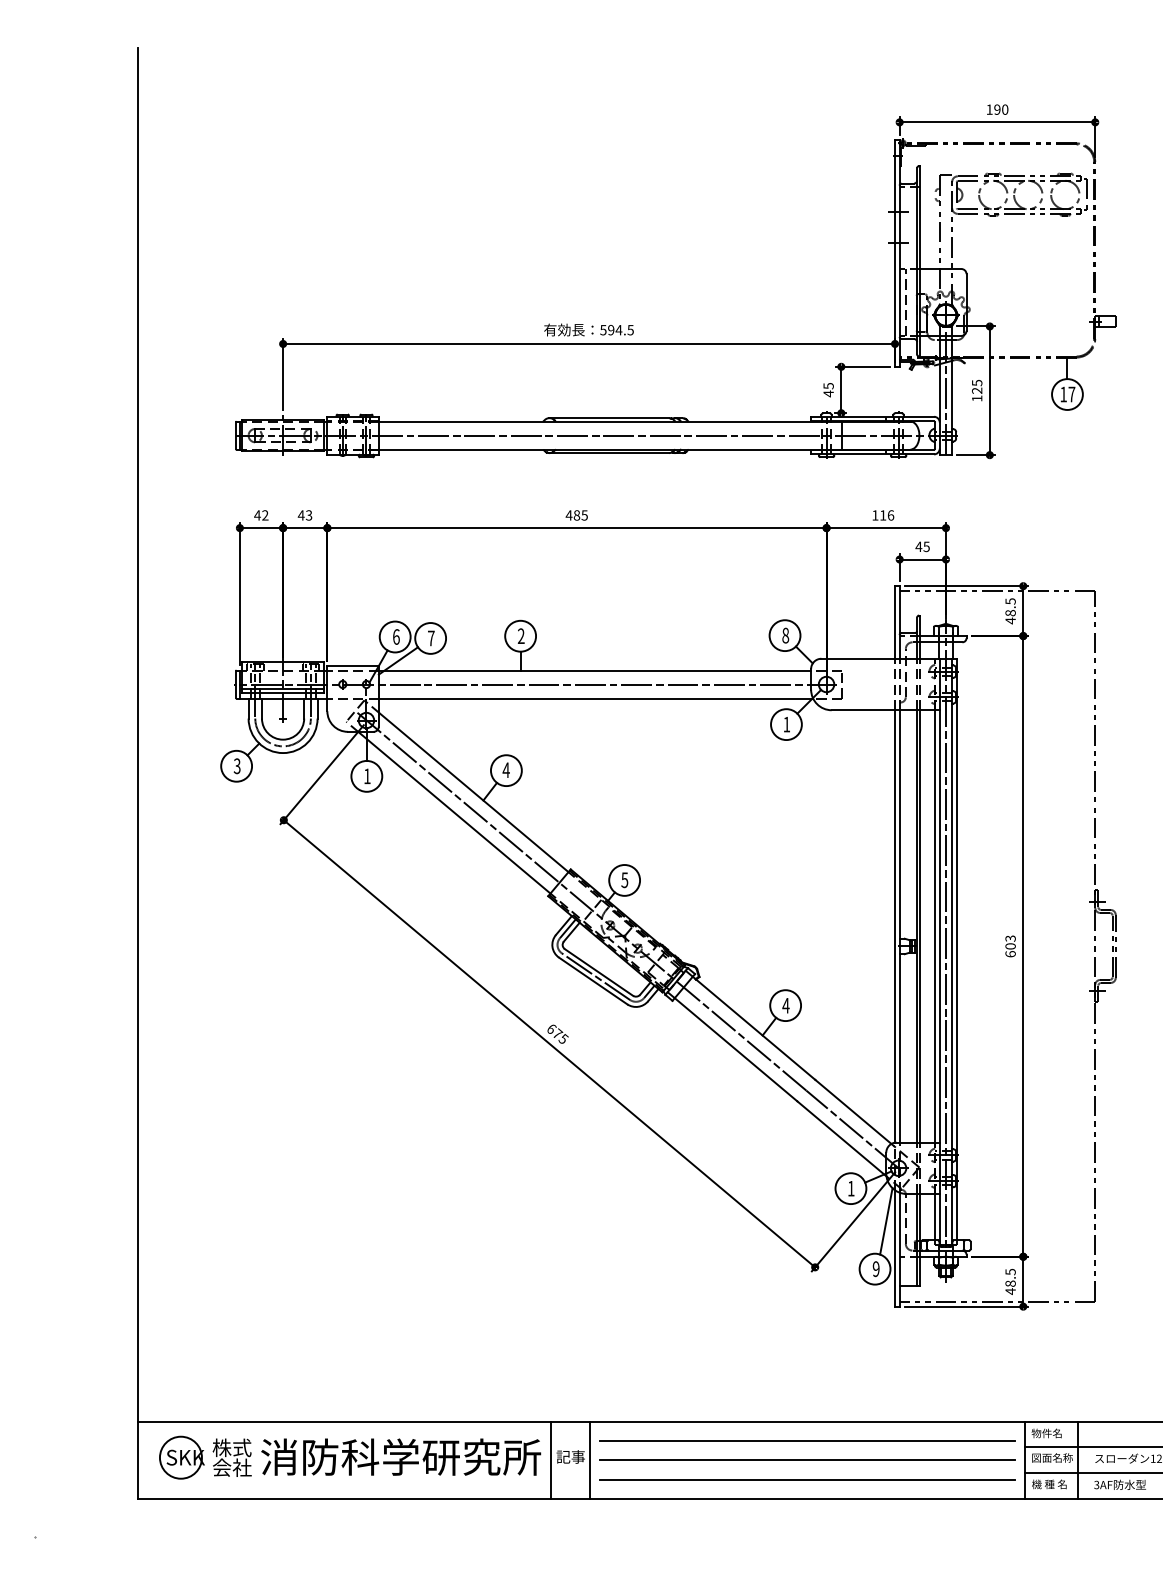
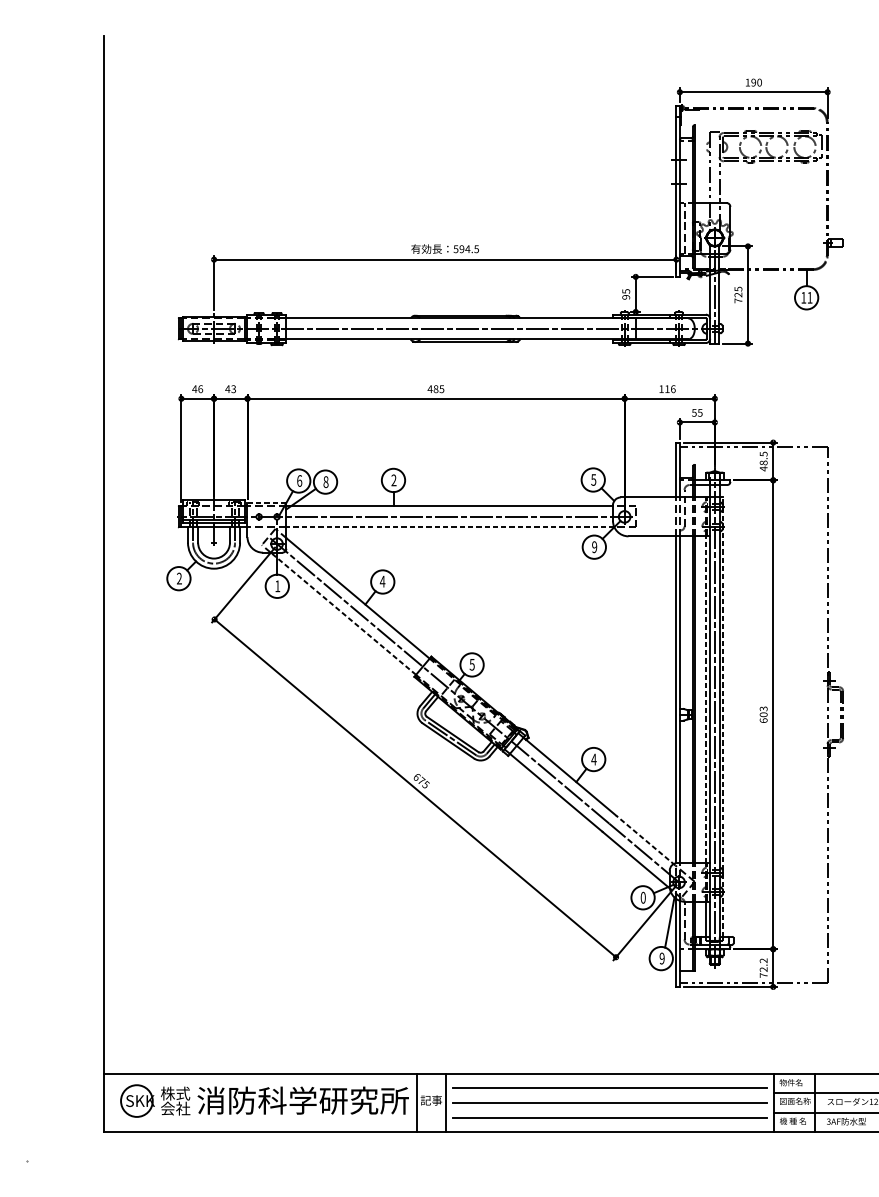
text: (828, 393) -> (626, 297), 45 -> 95
text: (1071, 394) -> (809, 297), 17 -> 11
text: (977, 398) -> (738, 300), 125 -> 725
text: (265, 515) -> (200, 389), 42 -> 46
text: (918, 546) -> (694, 412), 45 -> 55
text: (785, 635) -> (593, 479), 8 -> 5
text: (431, 638) -> (326, 482), 7 -> 8
line: (353, 665) -> (267, 502), solid -> dashed
line: (595, 698) -> (450, 527), solid -> dashed
text: (786, 724) -> (594, 547), 1 -> 9
text: (236, 766) -> (178, 578), 3 -> 2
line: (454, 812) -> (343, 613), solid -> dashed
line: (934, 925) -> (706, 698), solid -> dashed
line: (957, 949) -> (723, 717), solid -> dashed
line: (854, 1112) -> (645, 840), solid -> dashed
text: (851, 1188) -> (643, 897), 1 -> 0
text: (1010, 1281) -> (763, 967), 48.5 -> 72.2

